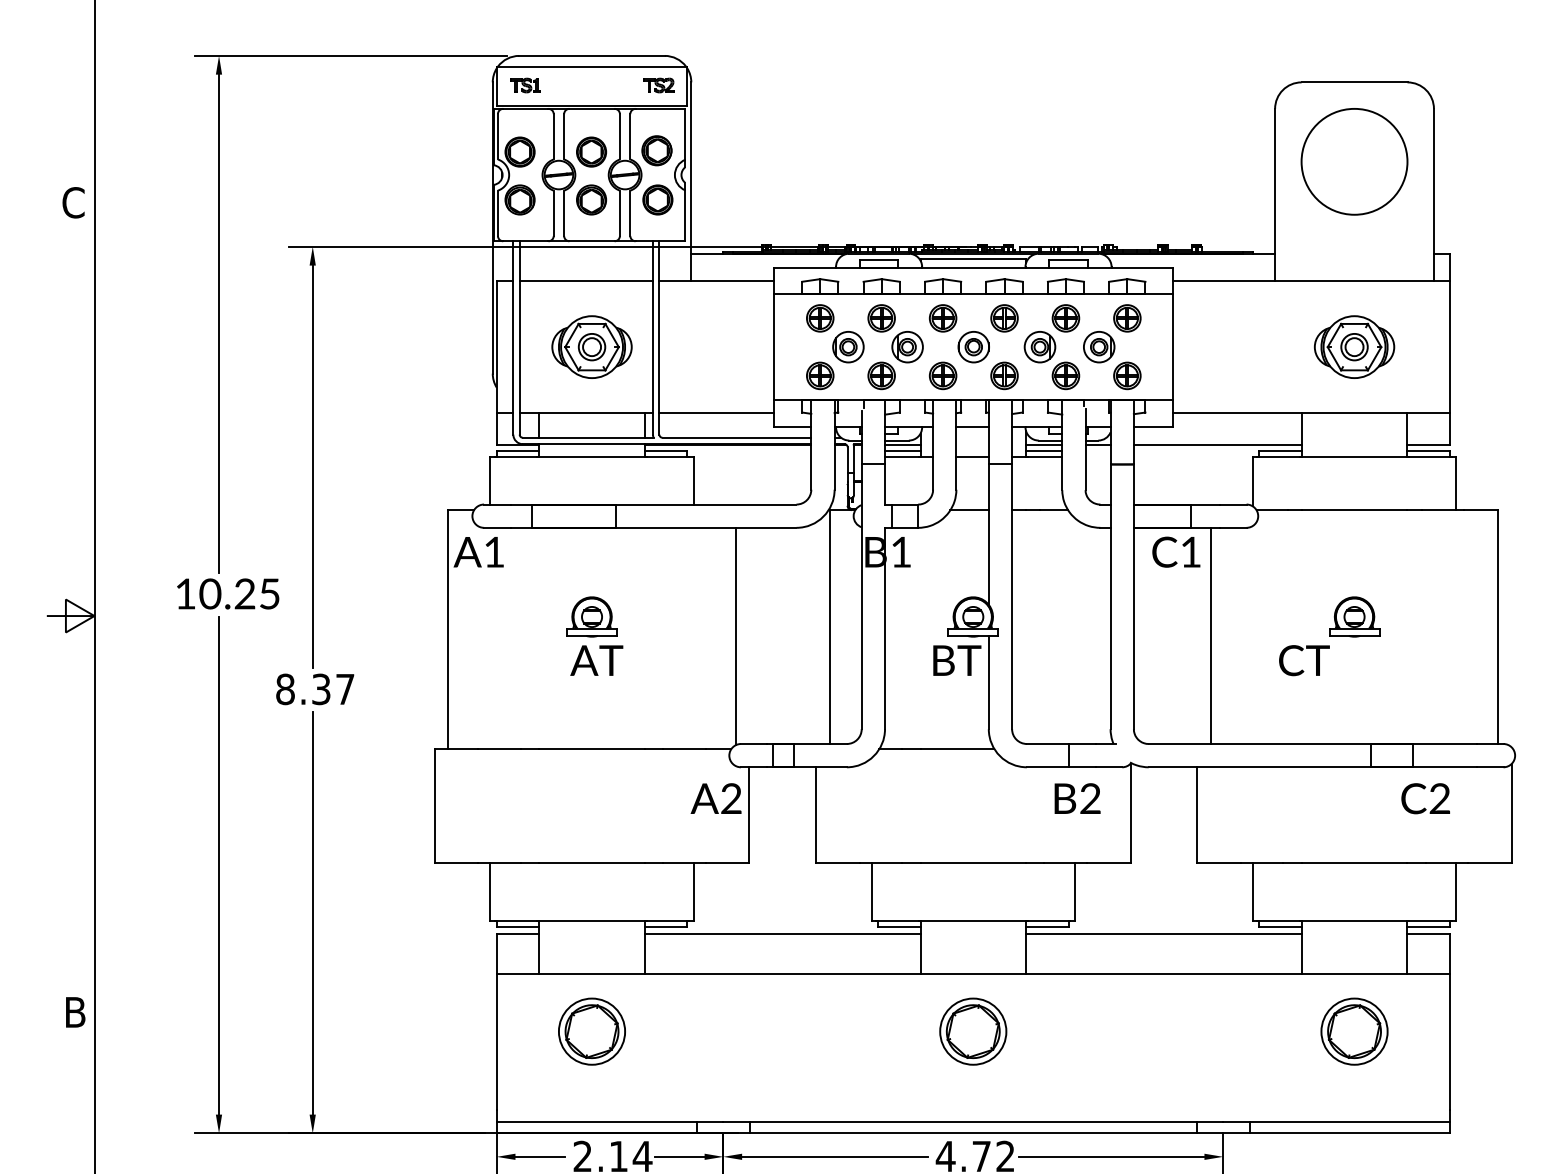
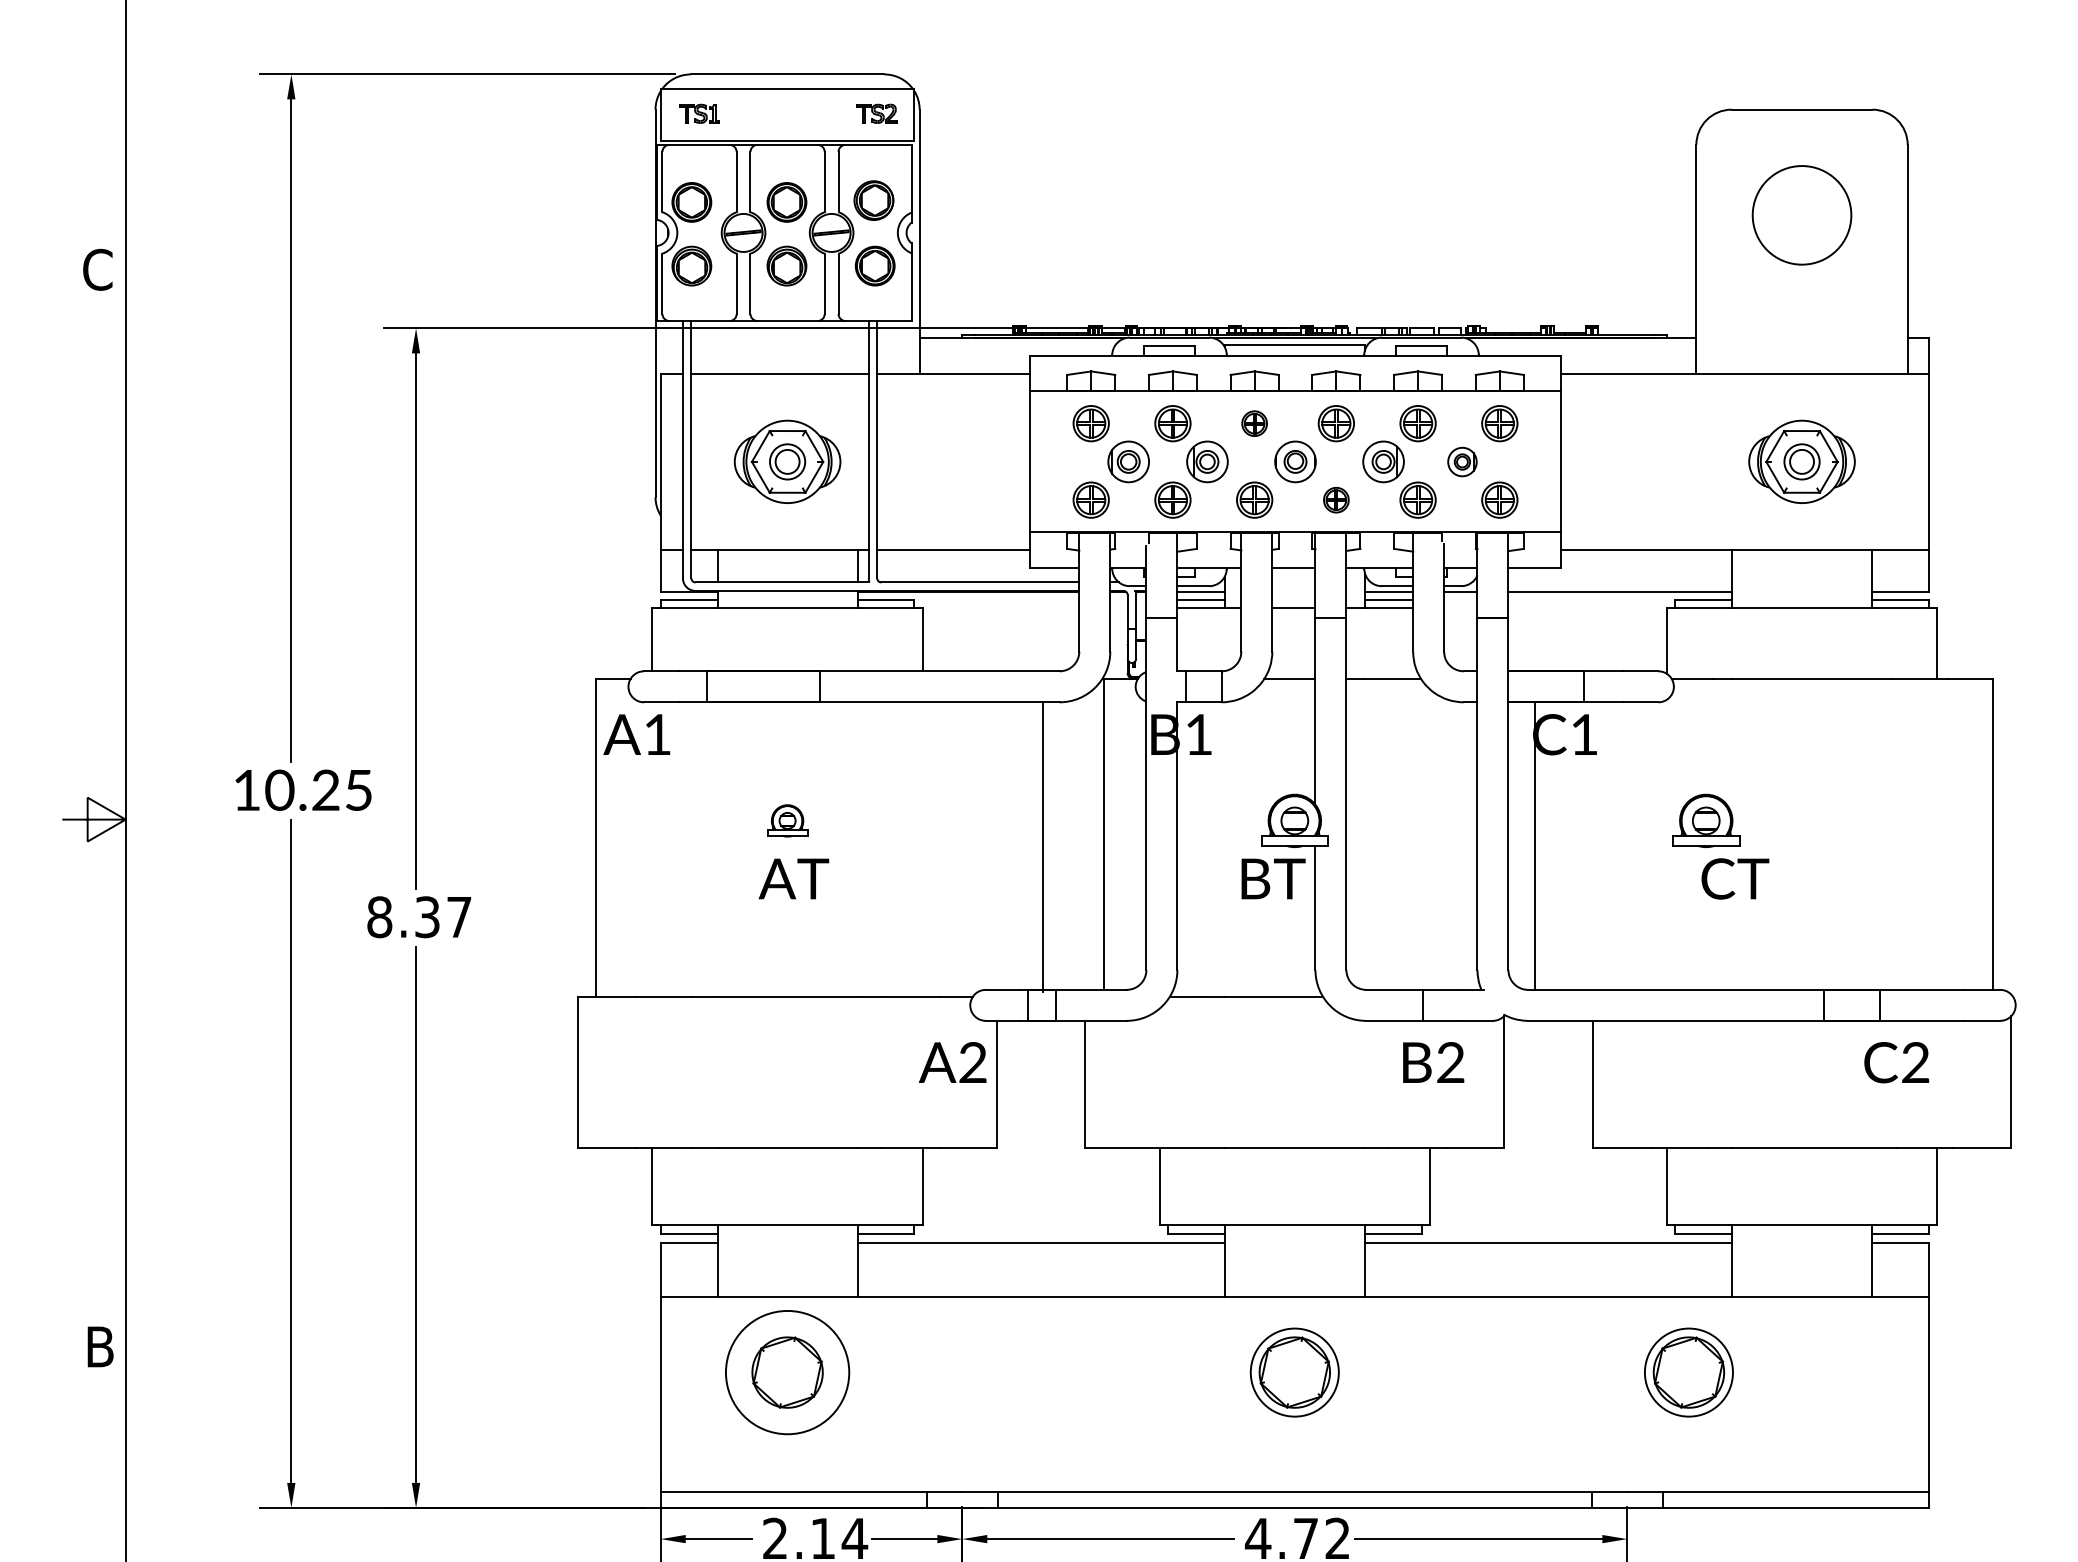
circle: (1354, 161) -> (1801, 214), size x0.7
part: (942, 318) -> (1253, 423), size x0.7
part: (1099, 347) -> (1462, 462), size x0.7
part: (1004, 375) -> (1336, 499), size x0.7
part: (591, 616) -> (786, 820), size x0.6
part: (1354, 616) -> (1706, 820), moved
line: (1210, 635) -> (1534, 845), moved
line: (735, 636) -> (1042, 846), moved
circle: (591, 1031) -> (786, 1372), size x1.4
part: (1354, 1031) -> (1688, 1372), moved

